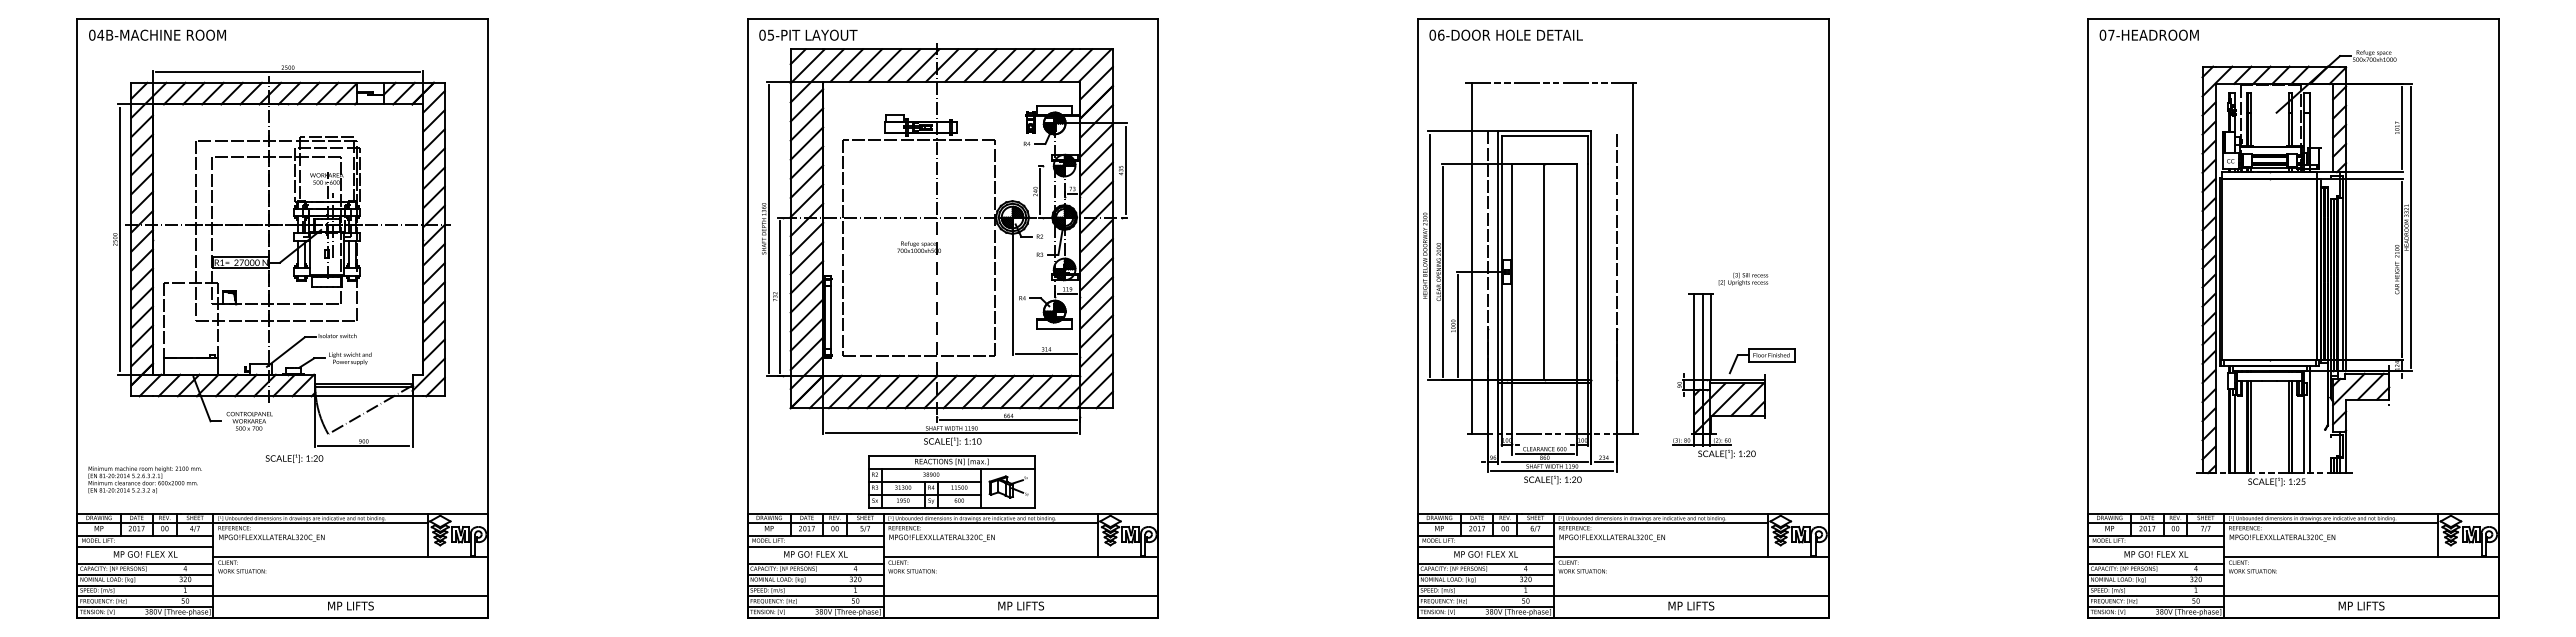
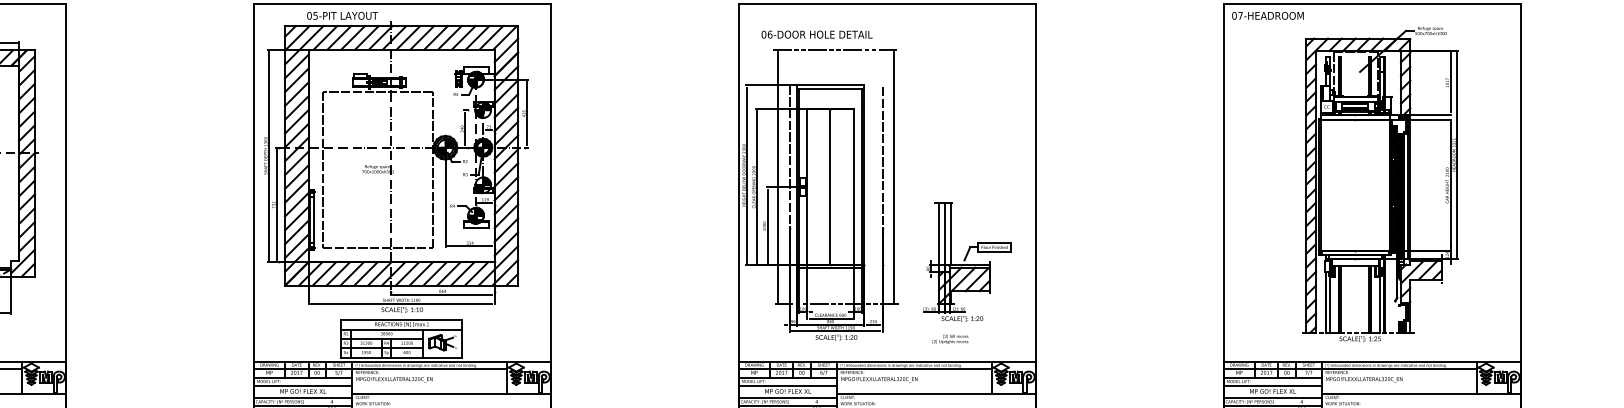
text: (808, 34) -> (342, 15), moved
text: (1505, 34) -> (816, 34), moved
text: (1743, 278) -> (950, 338), moved

